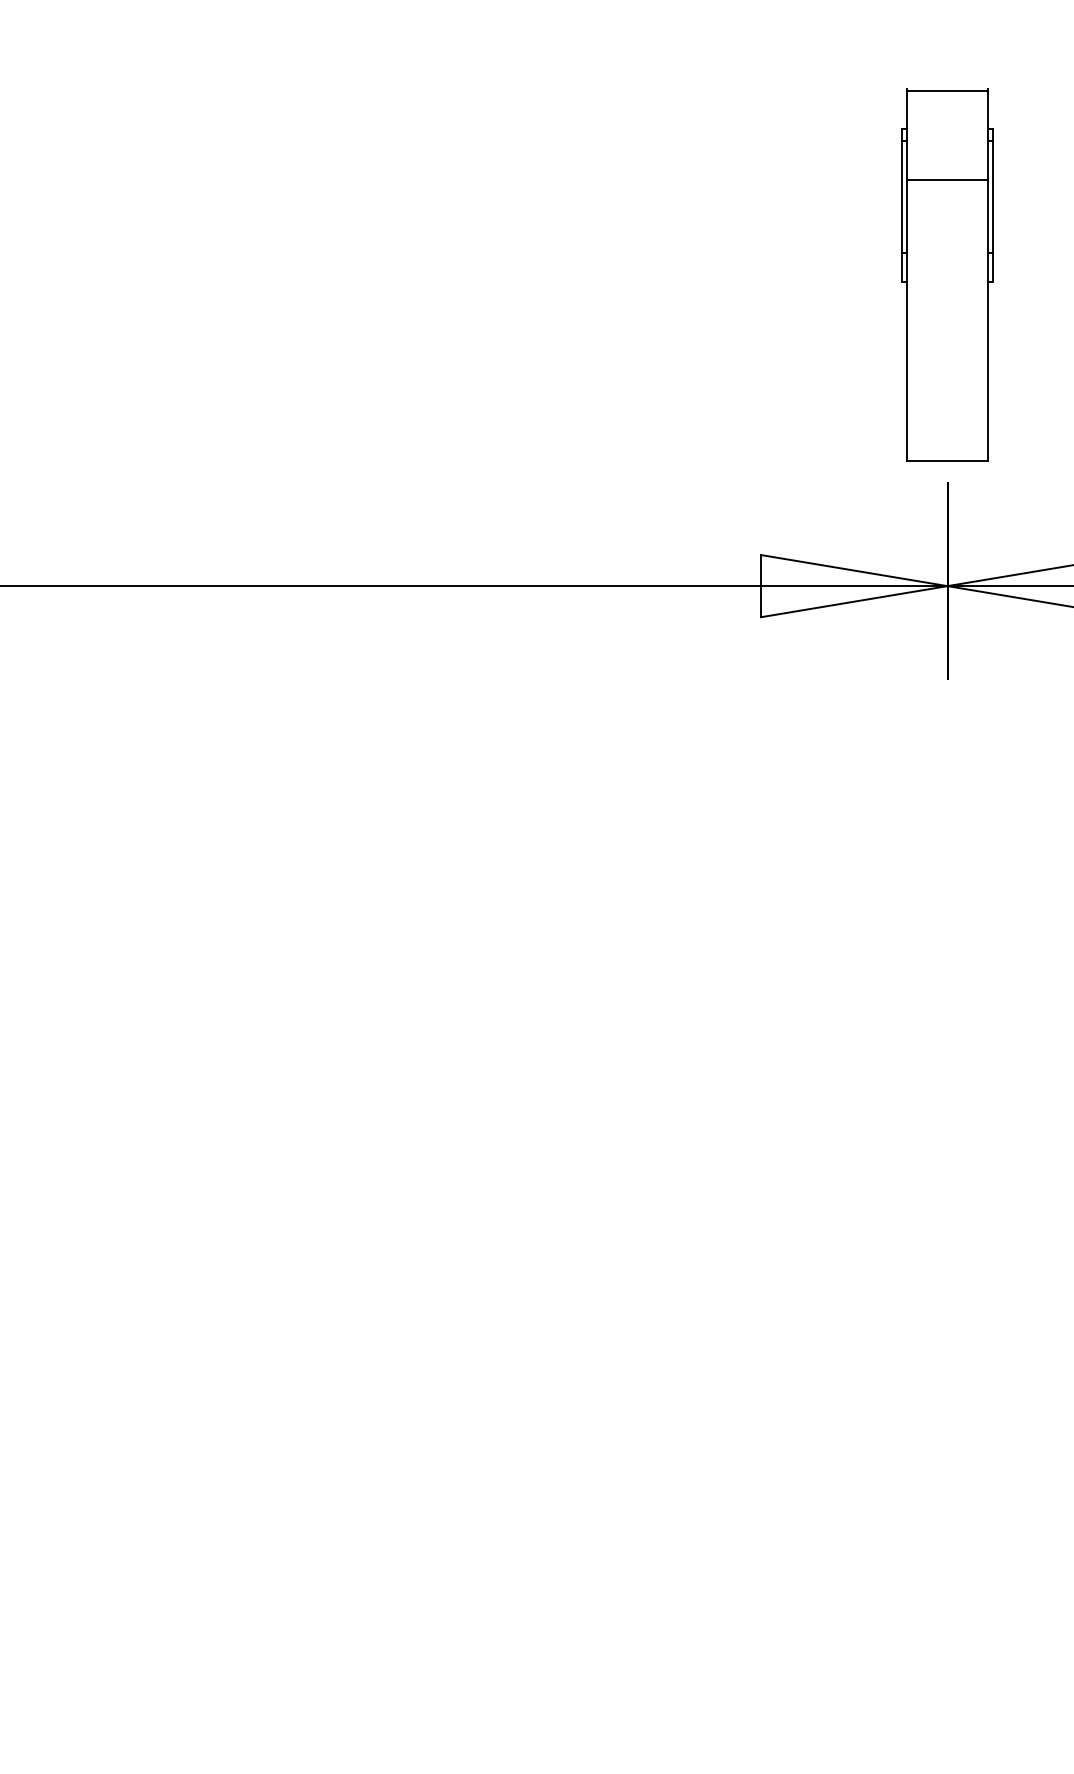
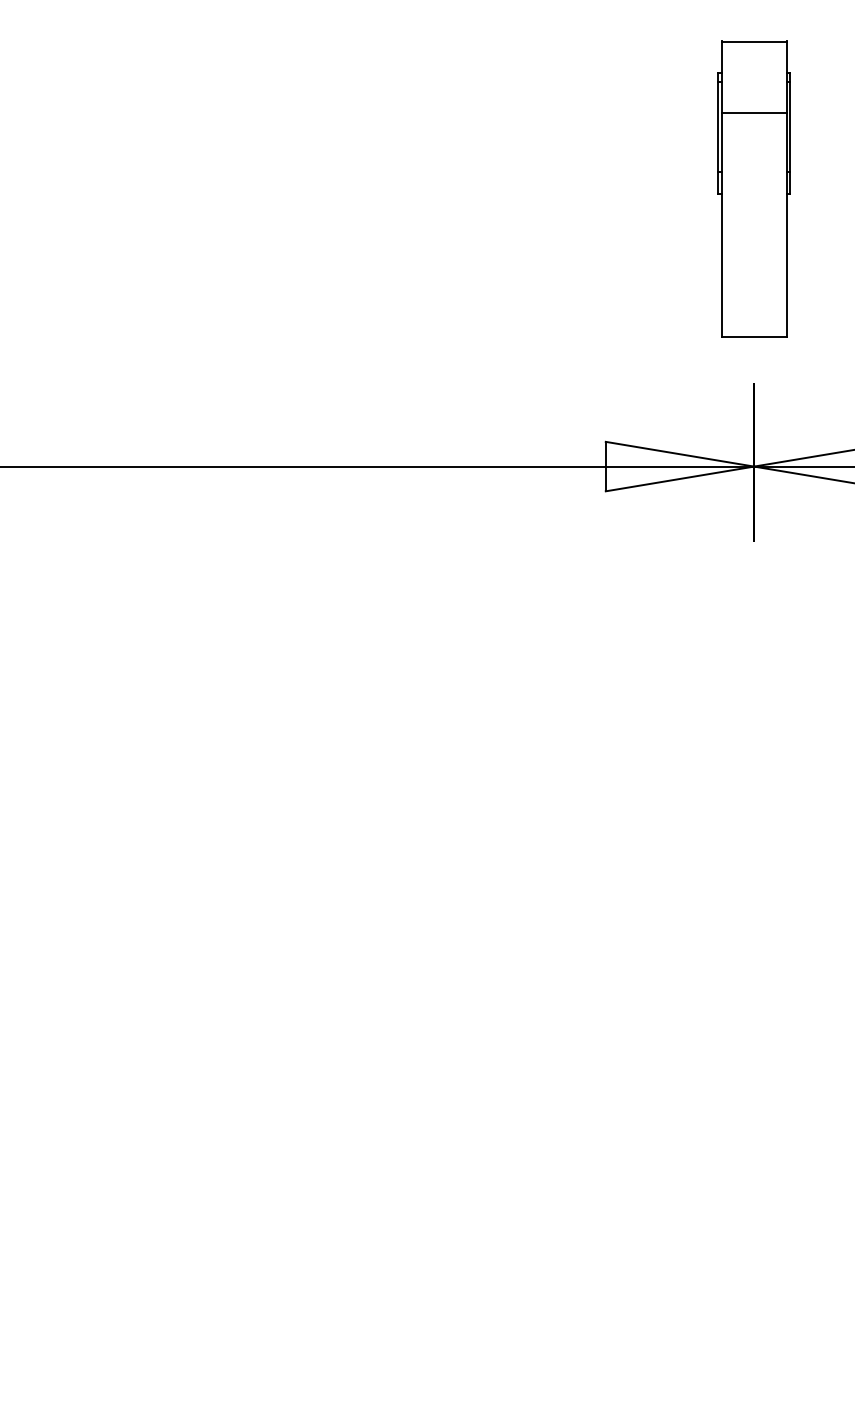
part: (947, 274) -> (754, 188), moved

